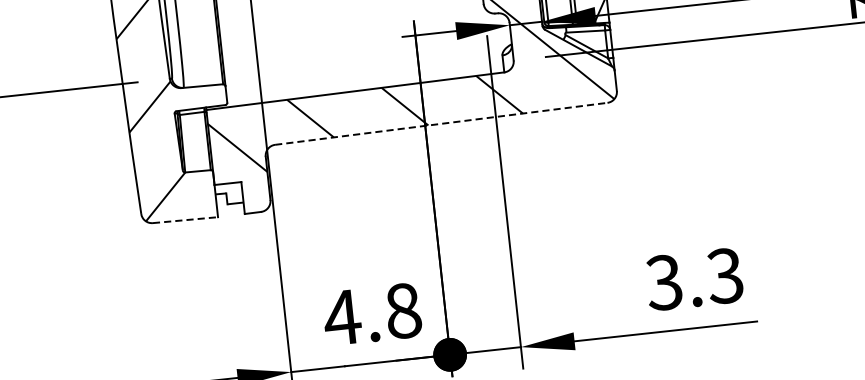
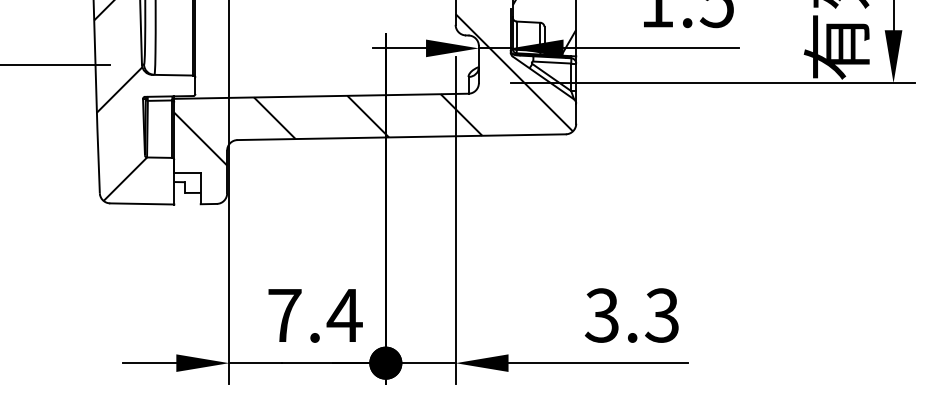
line: (442, 124) -> (402, 137), dashed -> solid
line: (185, 219) -> (142, 203), dashed -> solid
text: (372, 314) -> (314, 315), 4.8 -> 7.4

